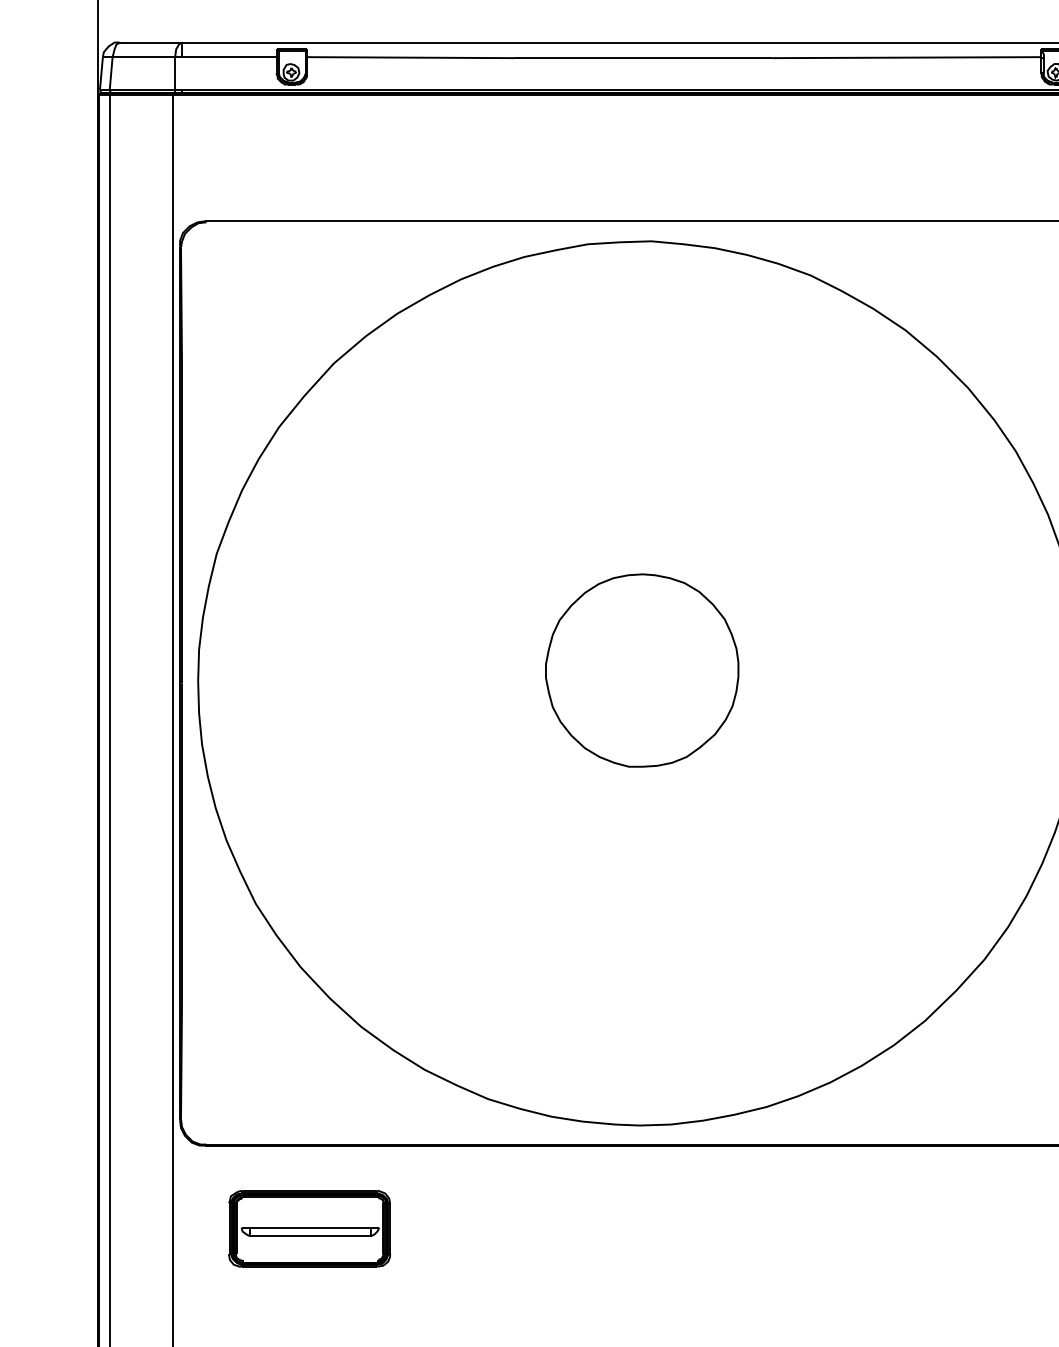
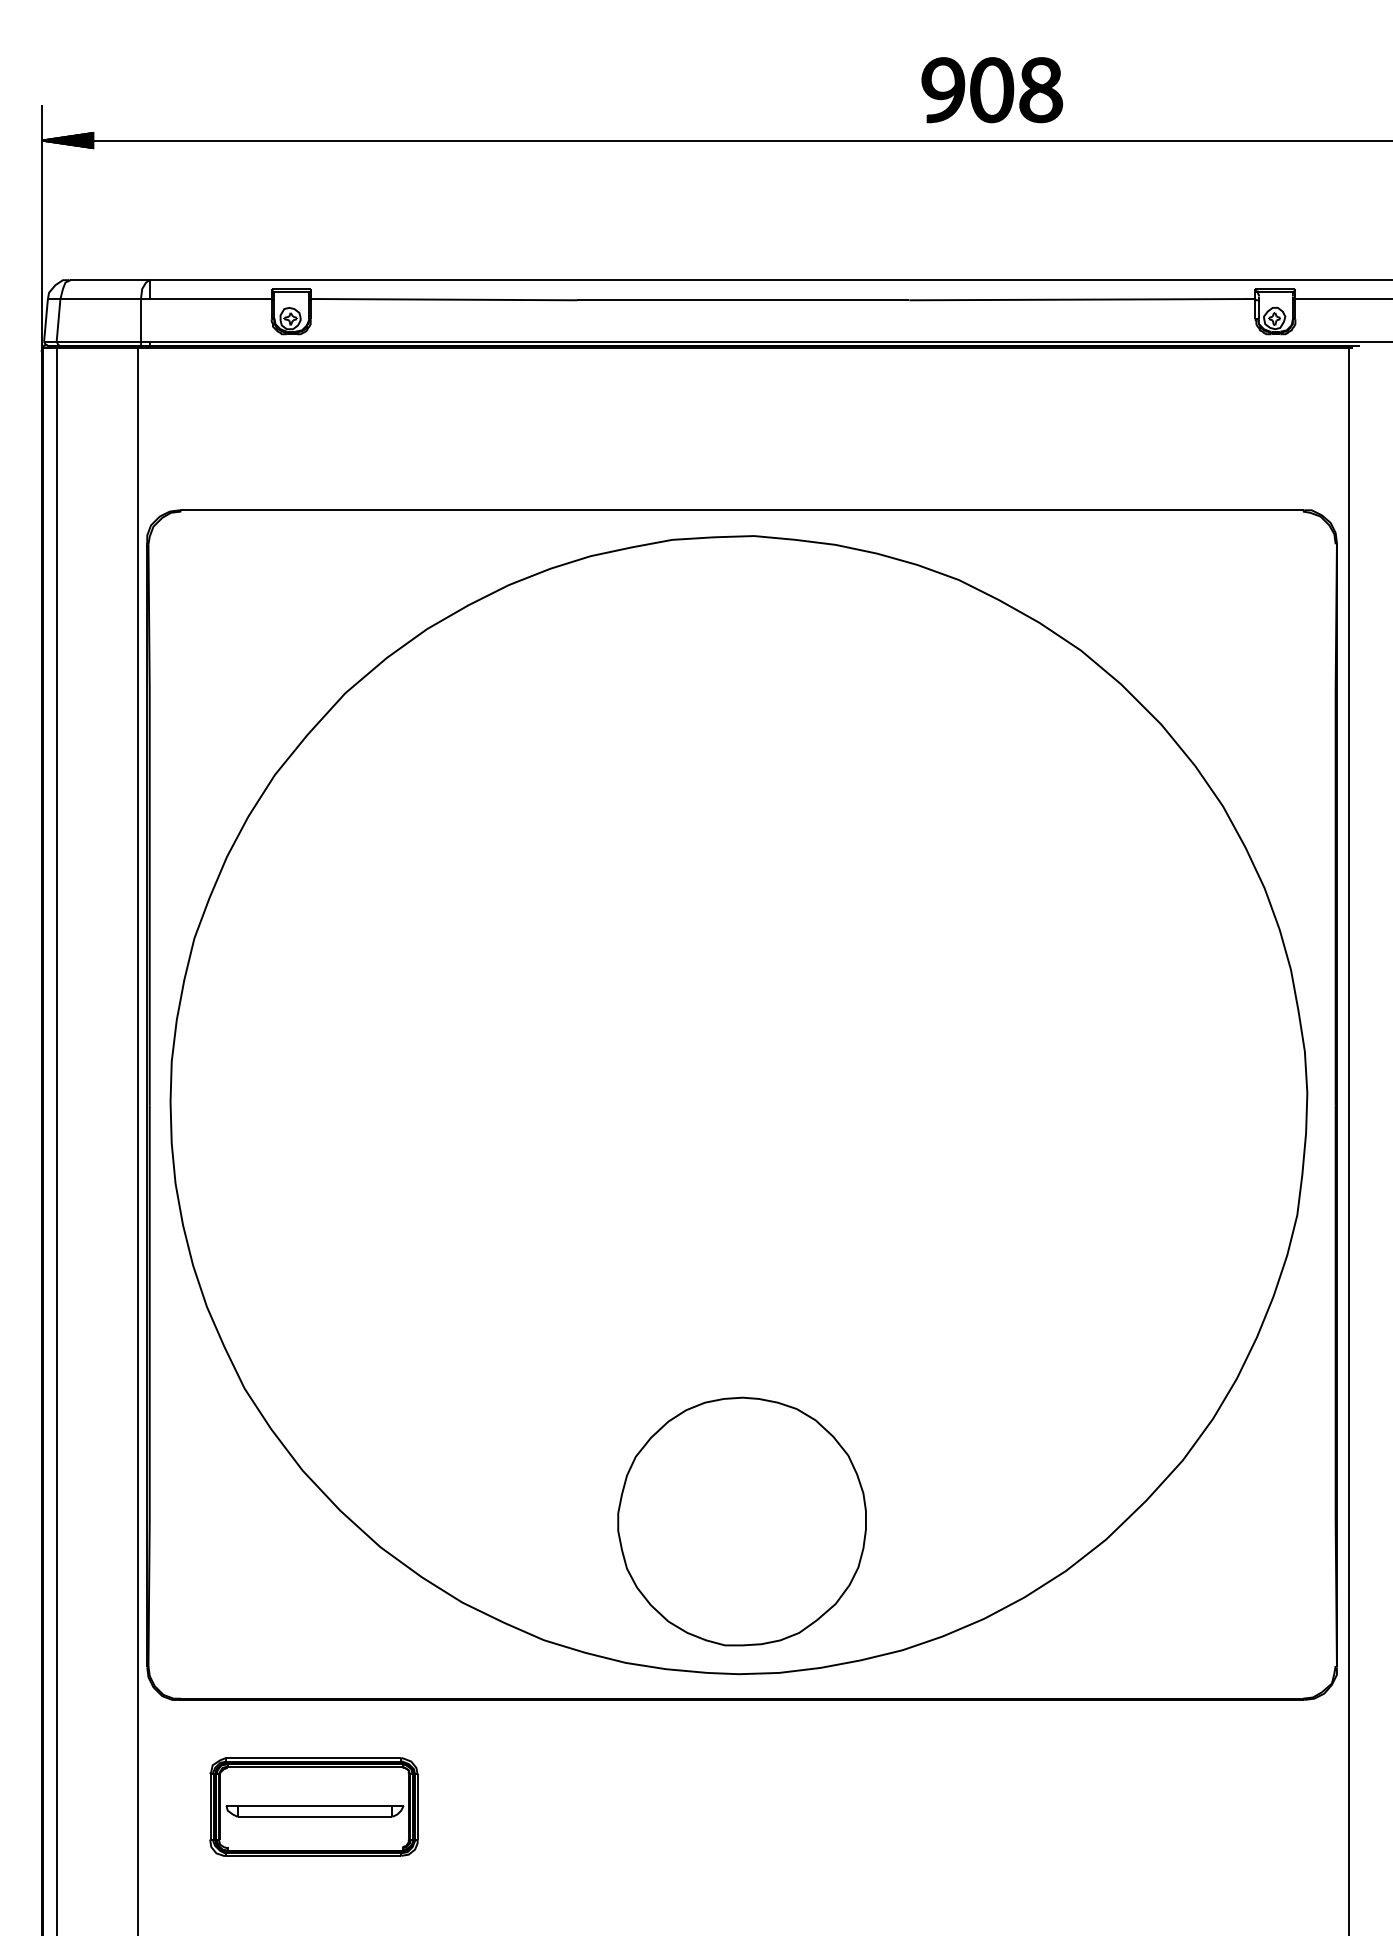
part: (641, 670) -> (741, 1521), moved

